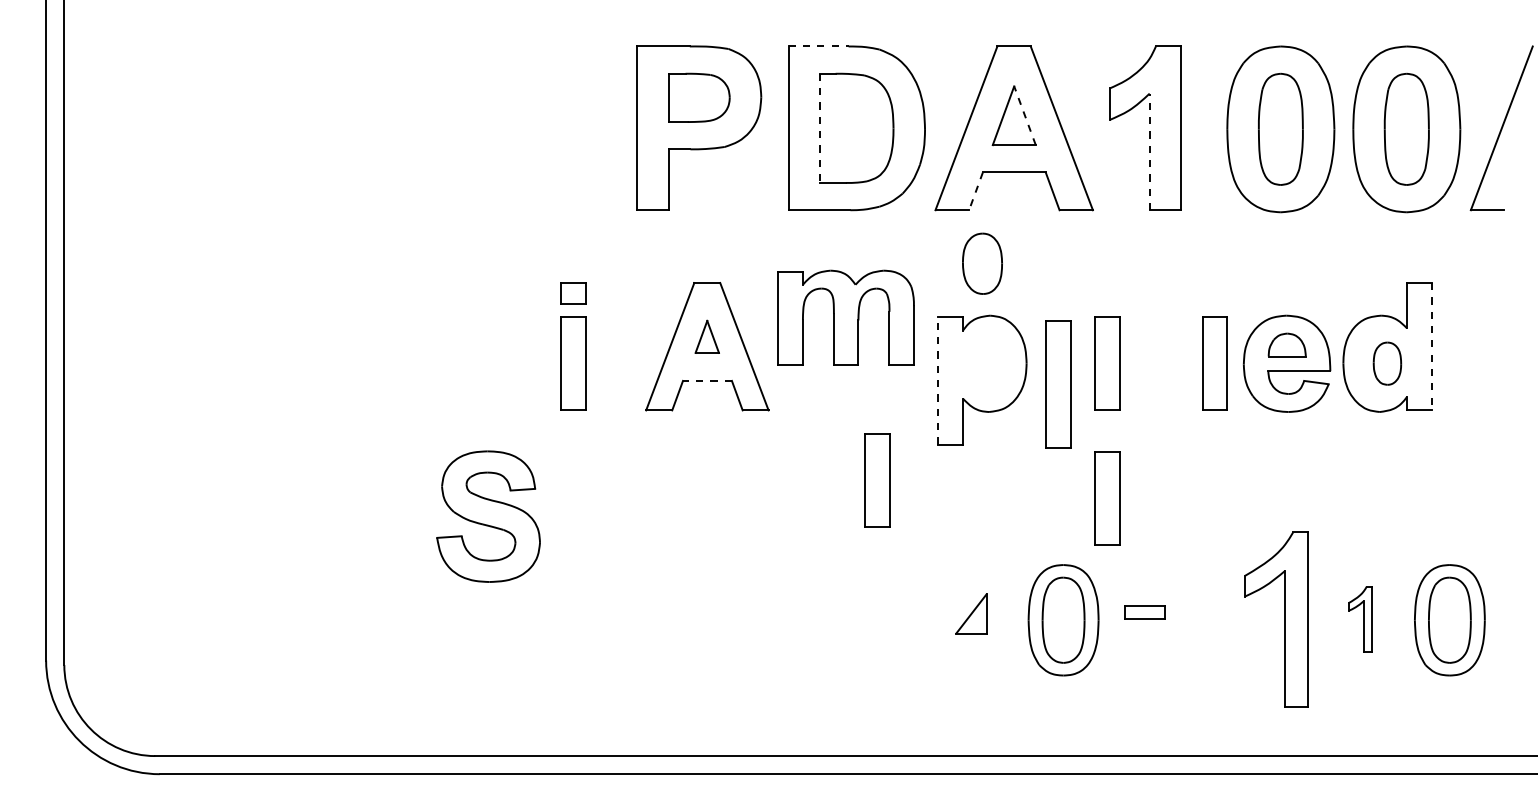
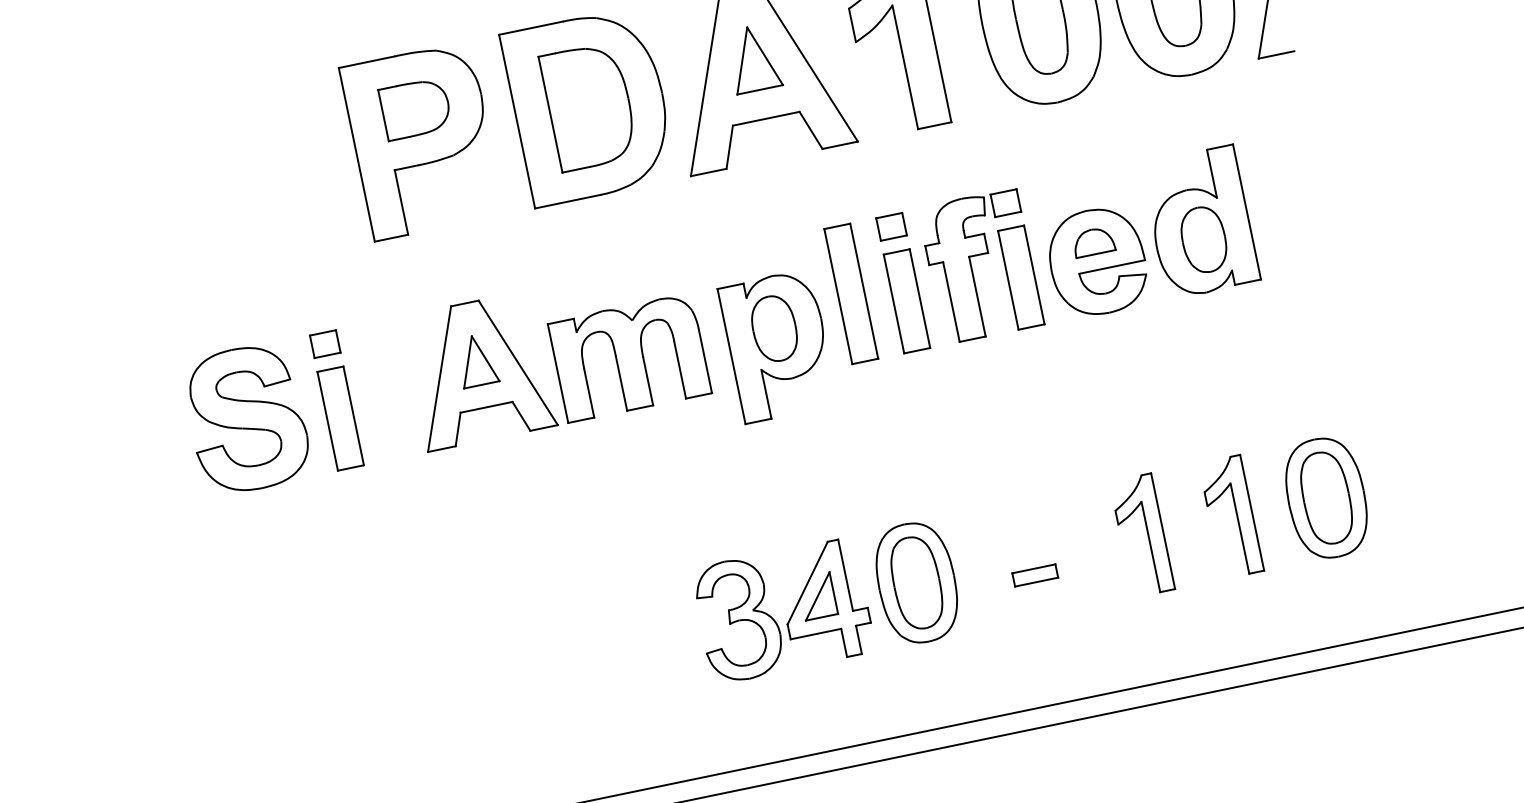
line: (819, 46) -> (531, 28), dashed -> solid
line: (1024, 115) -> (764, 56), dashed -> solid
line: (820, 128) -> (551, 114), dashed -> solid
line: (1149, 151) -> (904, 66), dashed -> solid
line: (975, 191) -> (729, 147), dashed -> solid
part: (982, 263) -> (774, 328), moved
part: (1107, 293) -> (891, 226), added
part: (845, 317) -> (628, 357), moved
part: (706, 336) -> (475, 360), size x1.43
part: (1172, 345) -> (971, 267), added
line: (1431, 346) -> (1246, 211), dashed -> solid
part: (1387, 363) -> (1203, 239), size x1.43
line: (706, 380) -> (485, 407), dashed -> solid
line: (938, 380) -> (731, 356), dashed -> solid
part: (1058, 384) -> (851, 293), moved
part: (877, 480) -> (688, 475), removed
part: (1107, 498) -> (936, 444), removed
part: (488, 516) -> (246, 418), moved
part: (1144, 612) -> (1034, 575), moved
part: (1276, 619) -> (1142, 535), size x0.62
part: (1360, 619) -> (1231, 516), size x1.67
part: (944, 624) -> (791, 613), added

